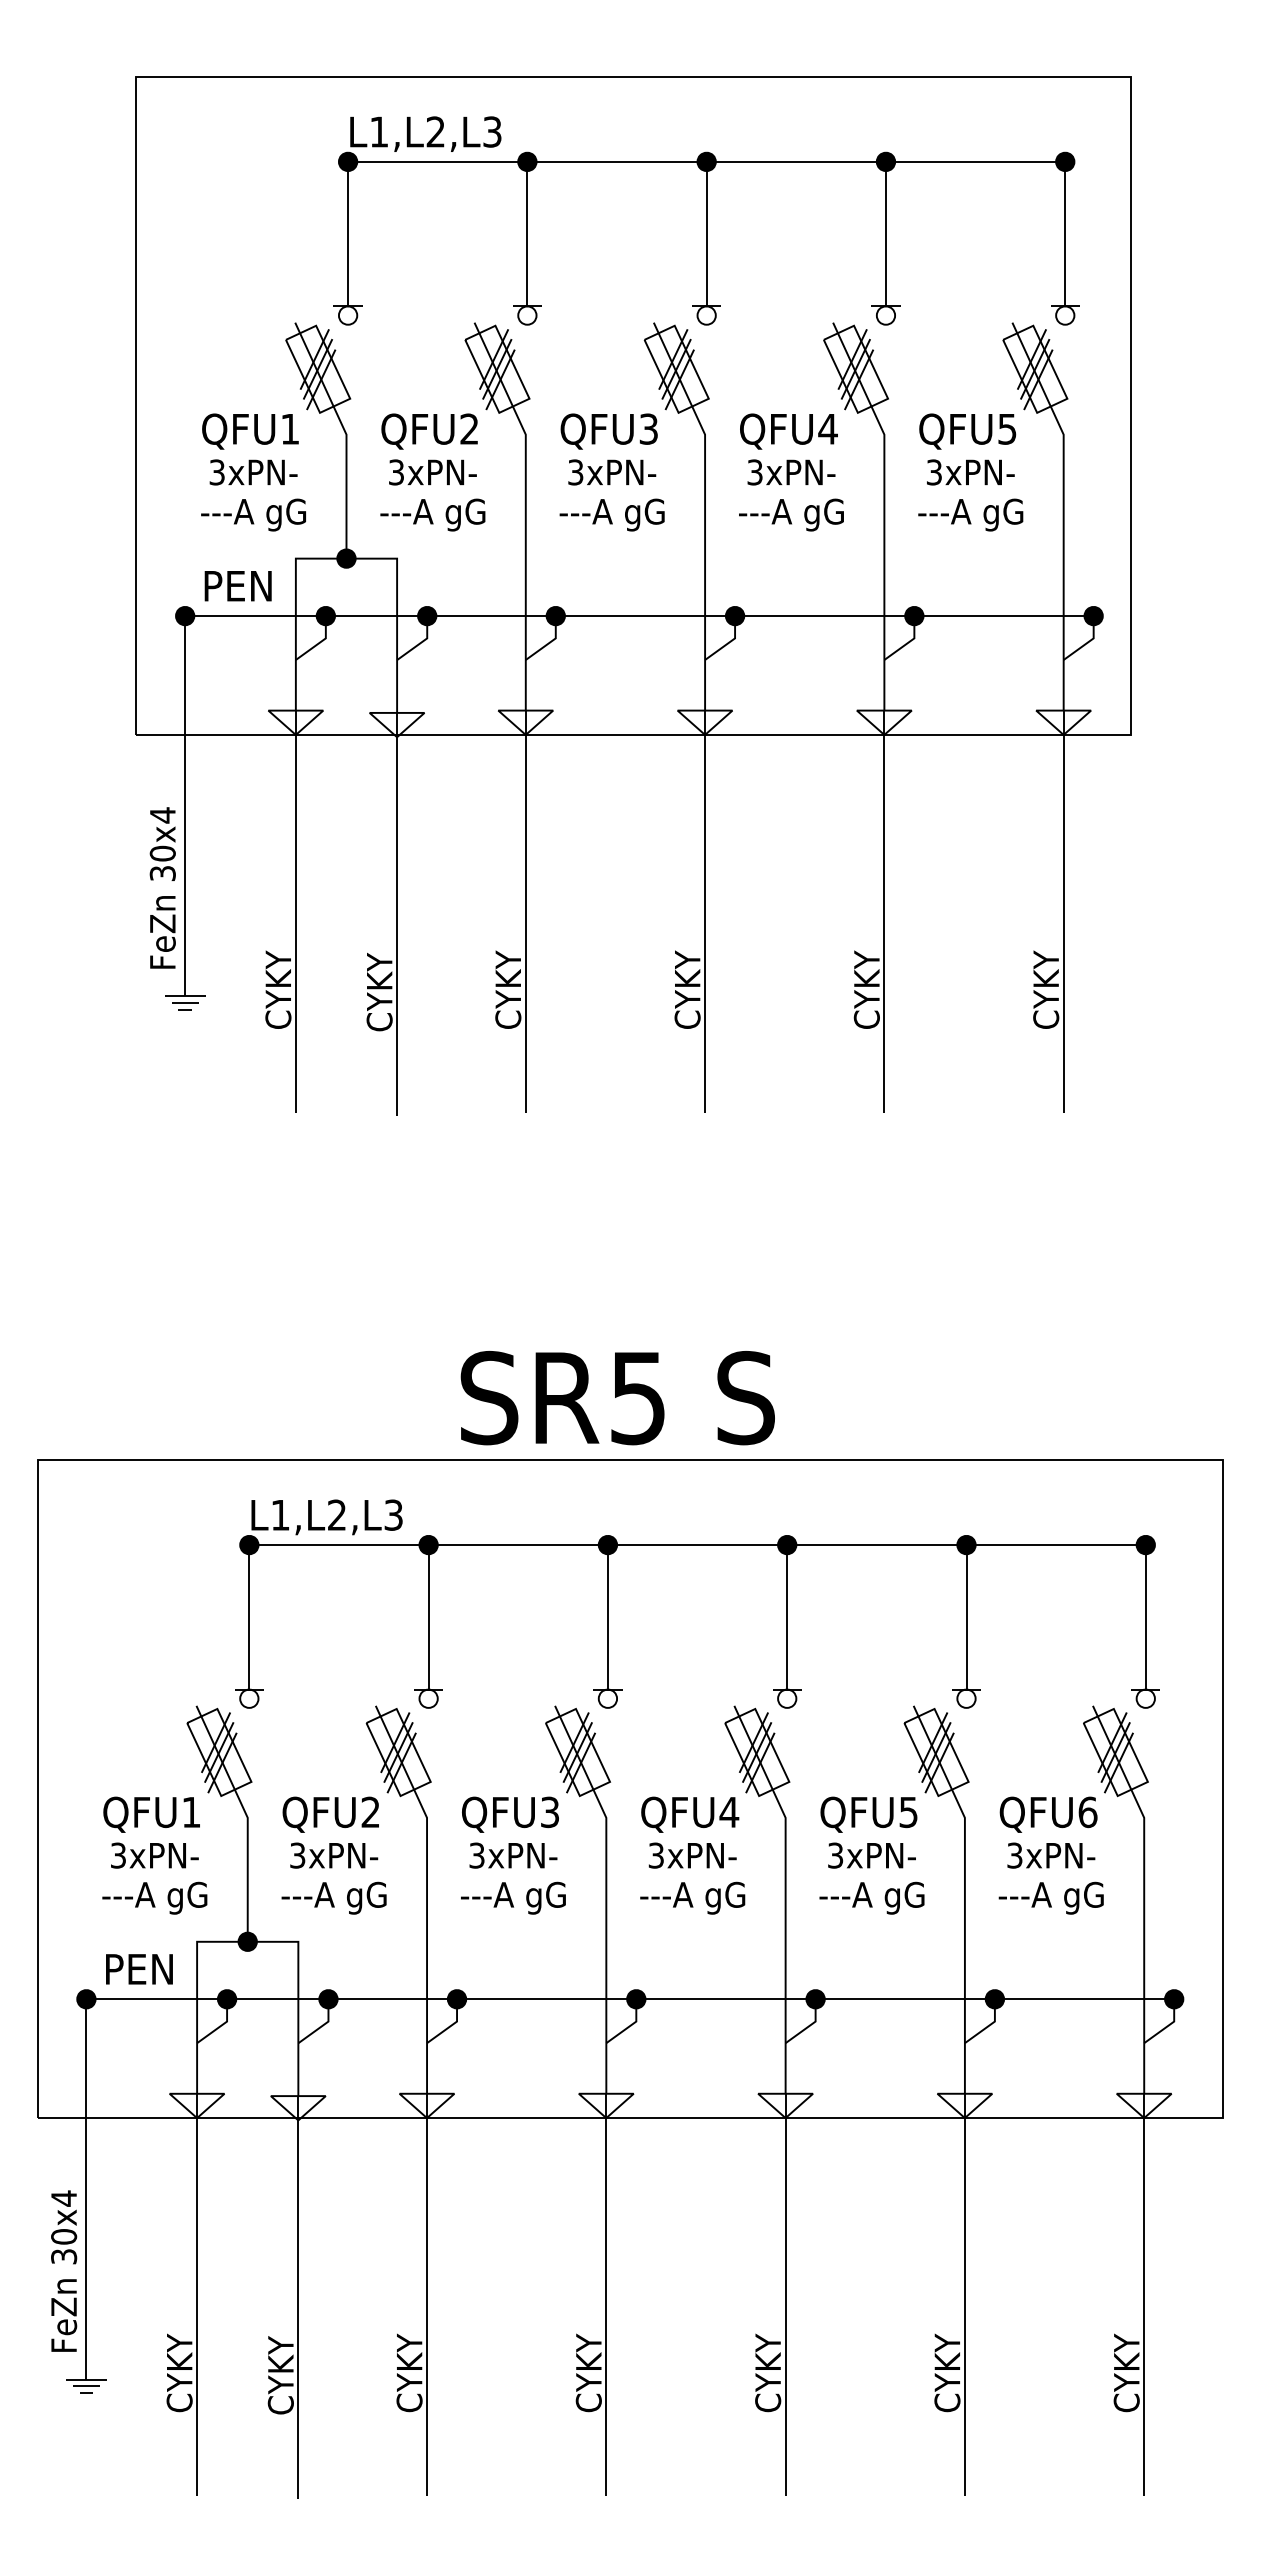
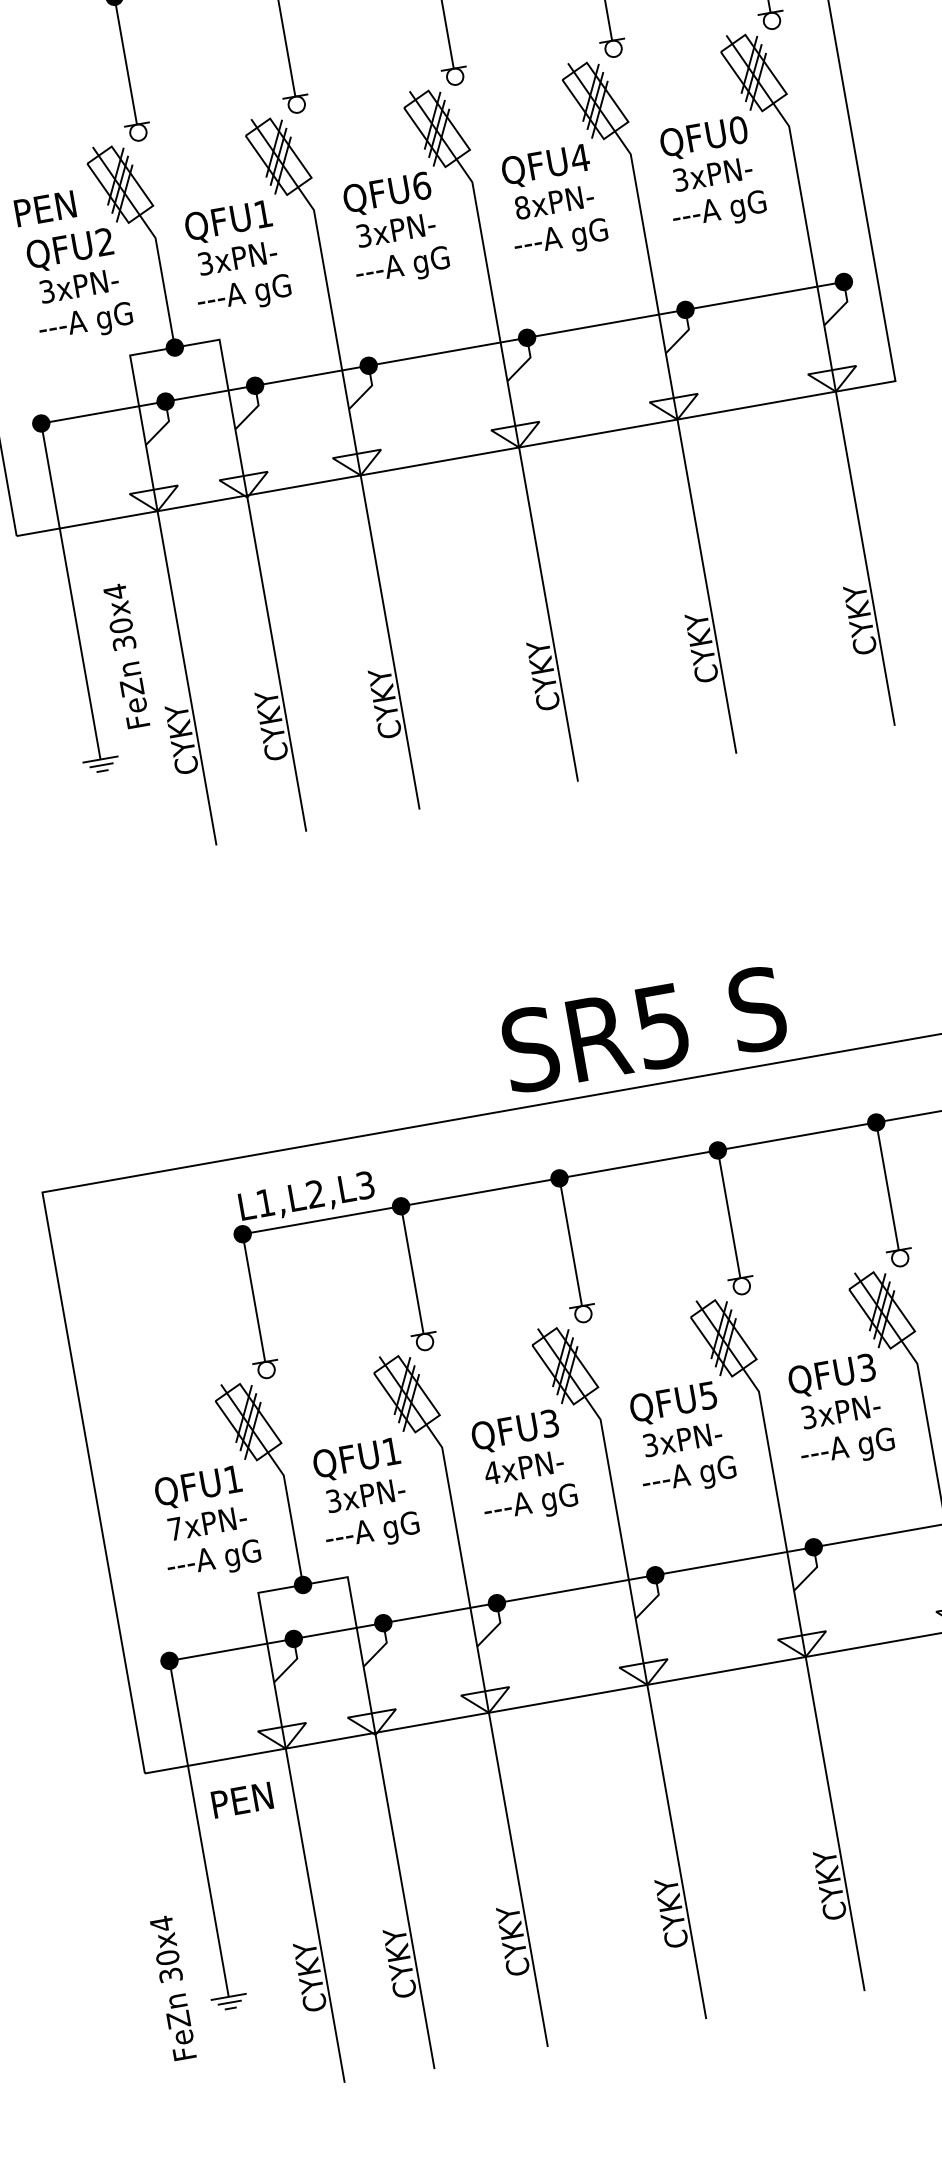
text: (289, 428) -> (104, 241), QFU1 -> QFU2
text: (469, 428) -> (263, 213), QFU2 -> QFU1
text: (648, 428) -> (421, 185), QFU3 -> QFU6
text: (1007, 428) -> (738, 129), QFU5 -> QFU0
text: (754, 472) -> (521, 207), 3xPN- -> 8xPN-
text: (237, 586) -> (44, 209), moved
text: (162, 887) -> (126, 655), moved
text: (617, 1398) -> (644, 1029), moved
text: (370, 1811) -> (391, 1450), QFU2 -> QFU1
text: (908, 1811) -> (866, 1366), QFU5 -> QFU3
text: (729, 1812) -> (708, 1395), QFU4 -> QFU5
text: (118, 1855) -> (175, 1528), 3xPN- -> 7xPN-
text: (476, 1855) -> (491, 1473), 3xPN- -> 4xPN-
text: (139, 1969) -> (242, 1800), moved
text: (64, 2270) -> (173, 1987), moved

